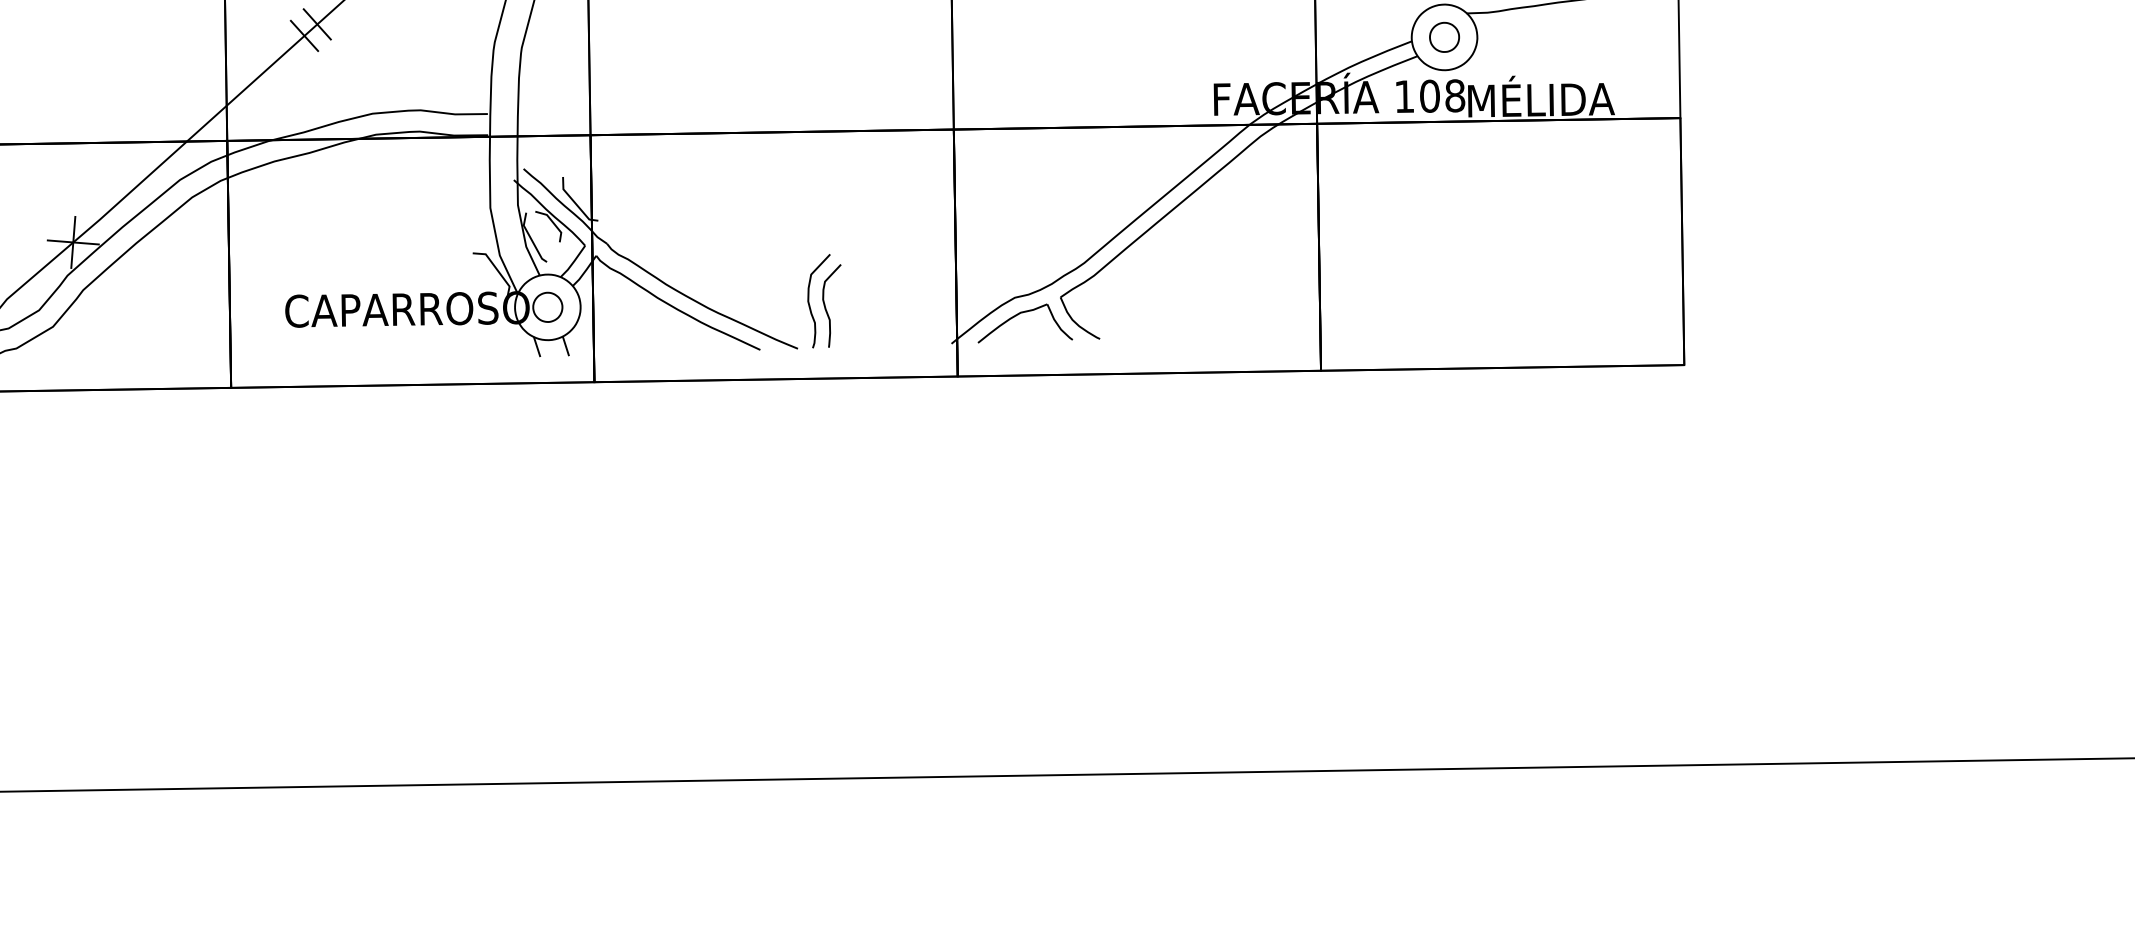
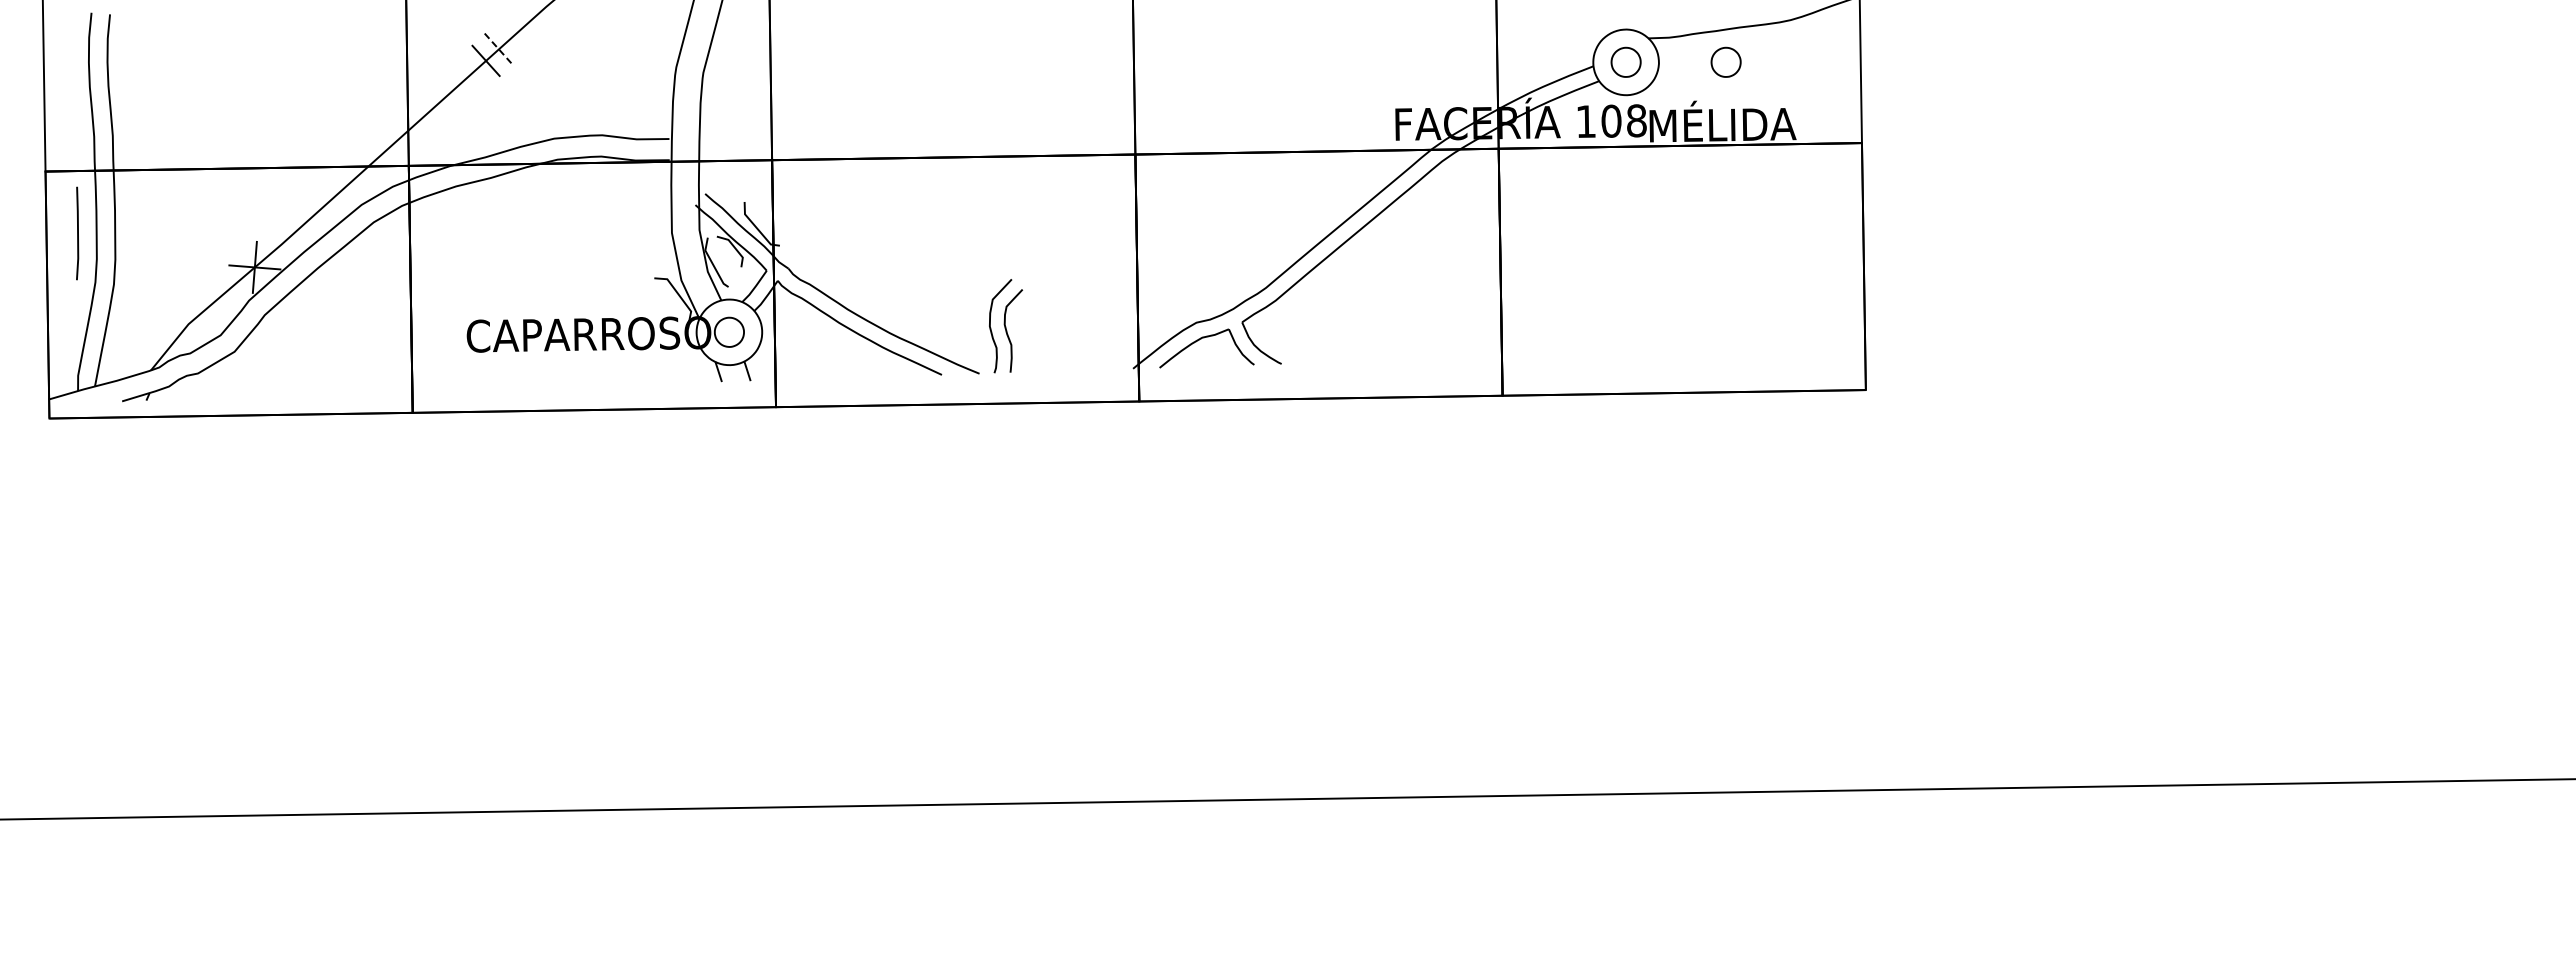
line: (317, 24) -> (499, 49), solid -> dashed
part: (1543, 36) -> (1725, 61), added

